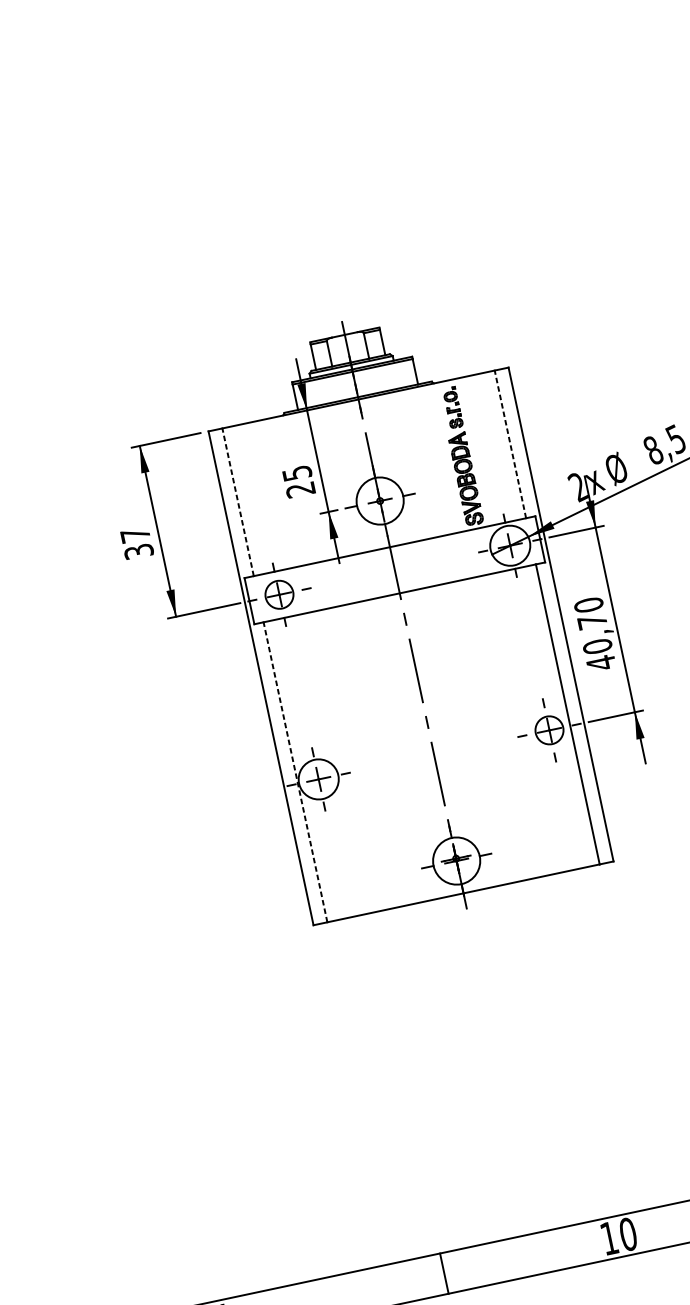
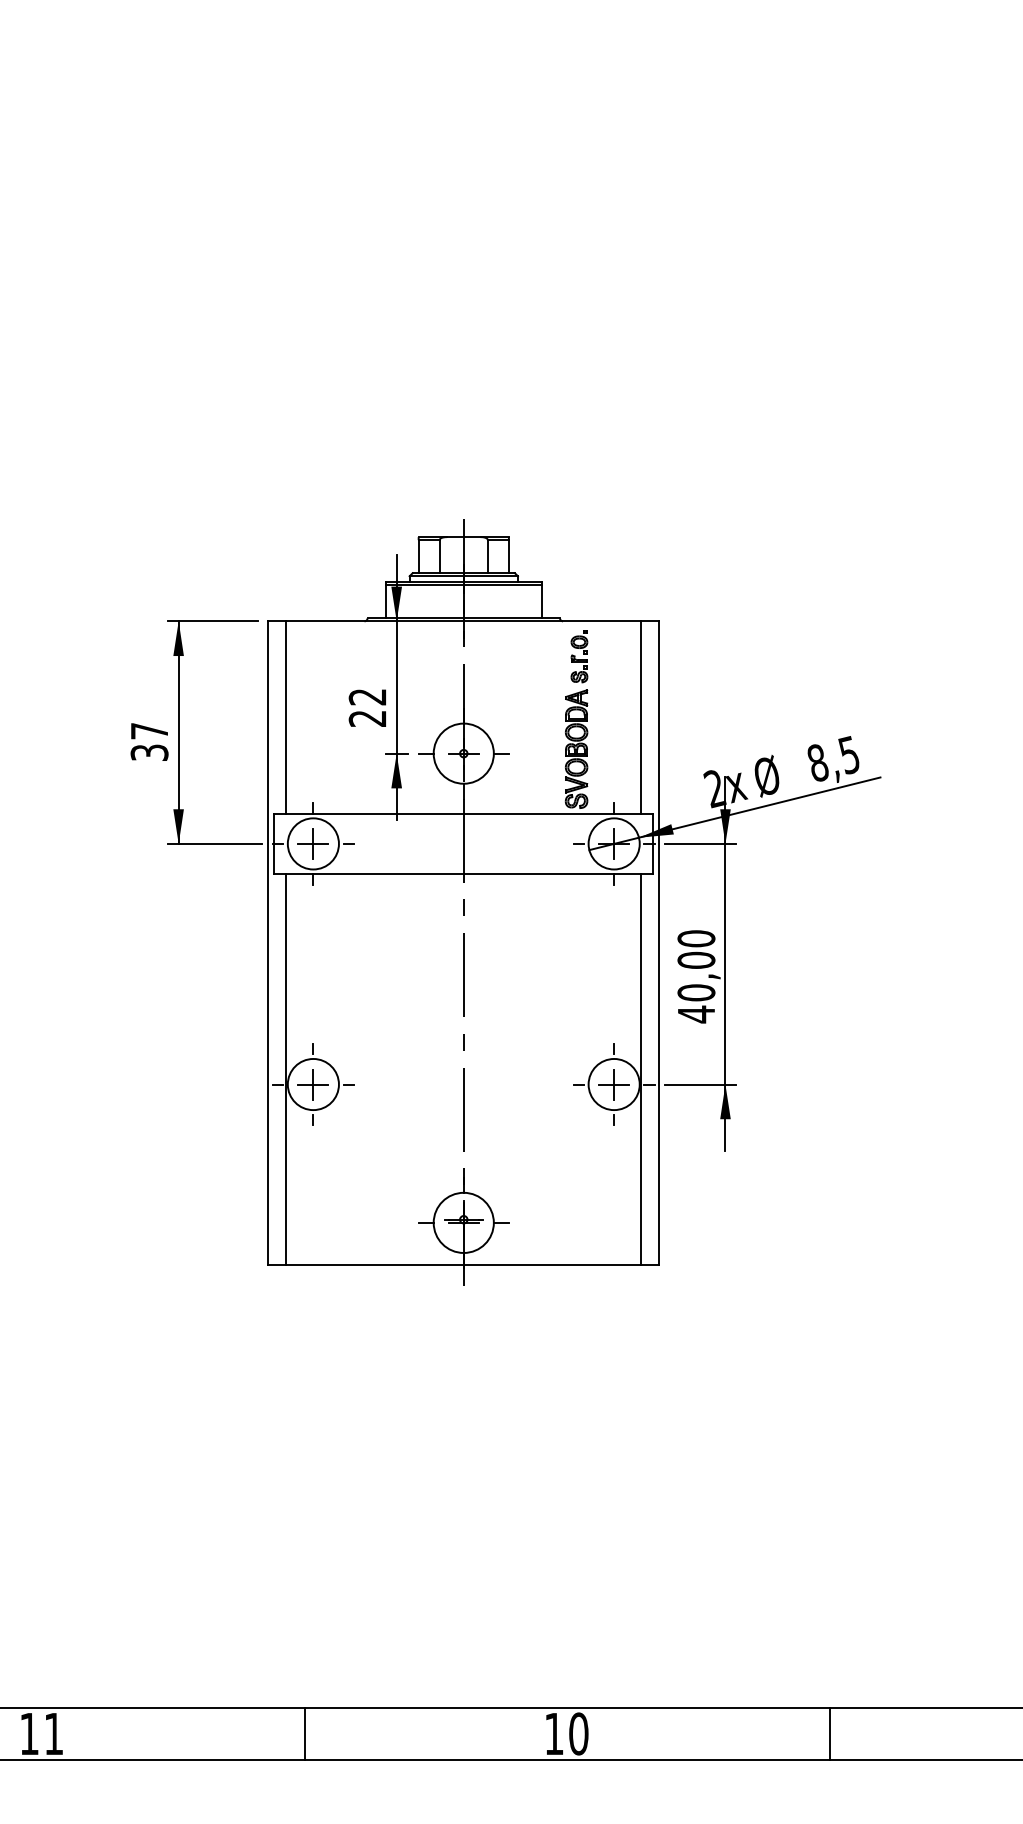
line: (510, 444) -> (641, 717), dashed -> solid
text: (297, 473) -> (367, 697), 25 -> 22
line: (238, 502) -> (286, 717), dashed -> solid
circle: (278, 594) -> (312, 843), size x1.43
text: (592, 621) -> (696, 959), 40,70 -> 40,00
circle: (548, 730) -> (613, 1084), size x1.43
line: (295, 772) -> (286, 1069), dashed -> solid
line: (444, 1273) -> (305, 1733), moved

